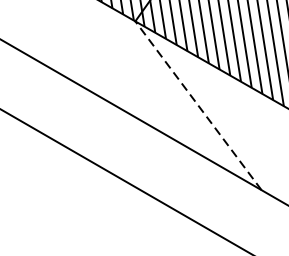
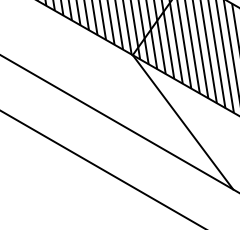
line: (199, 105) -> (183, 122), dashed -> solid

